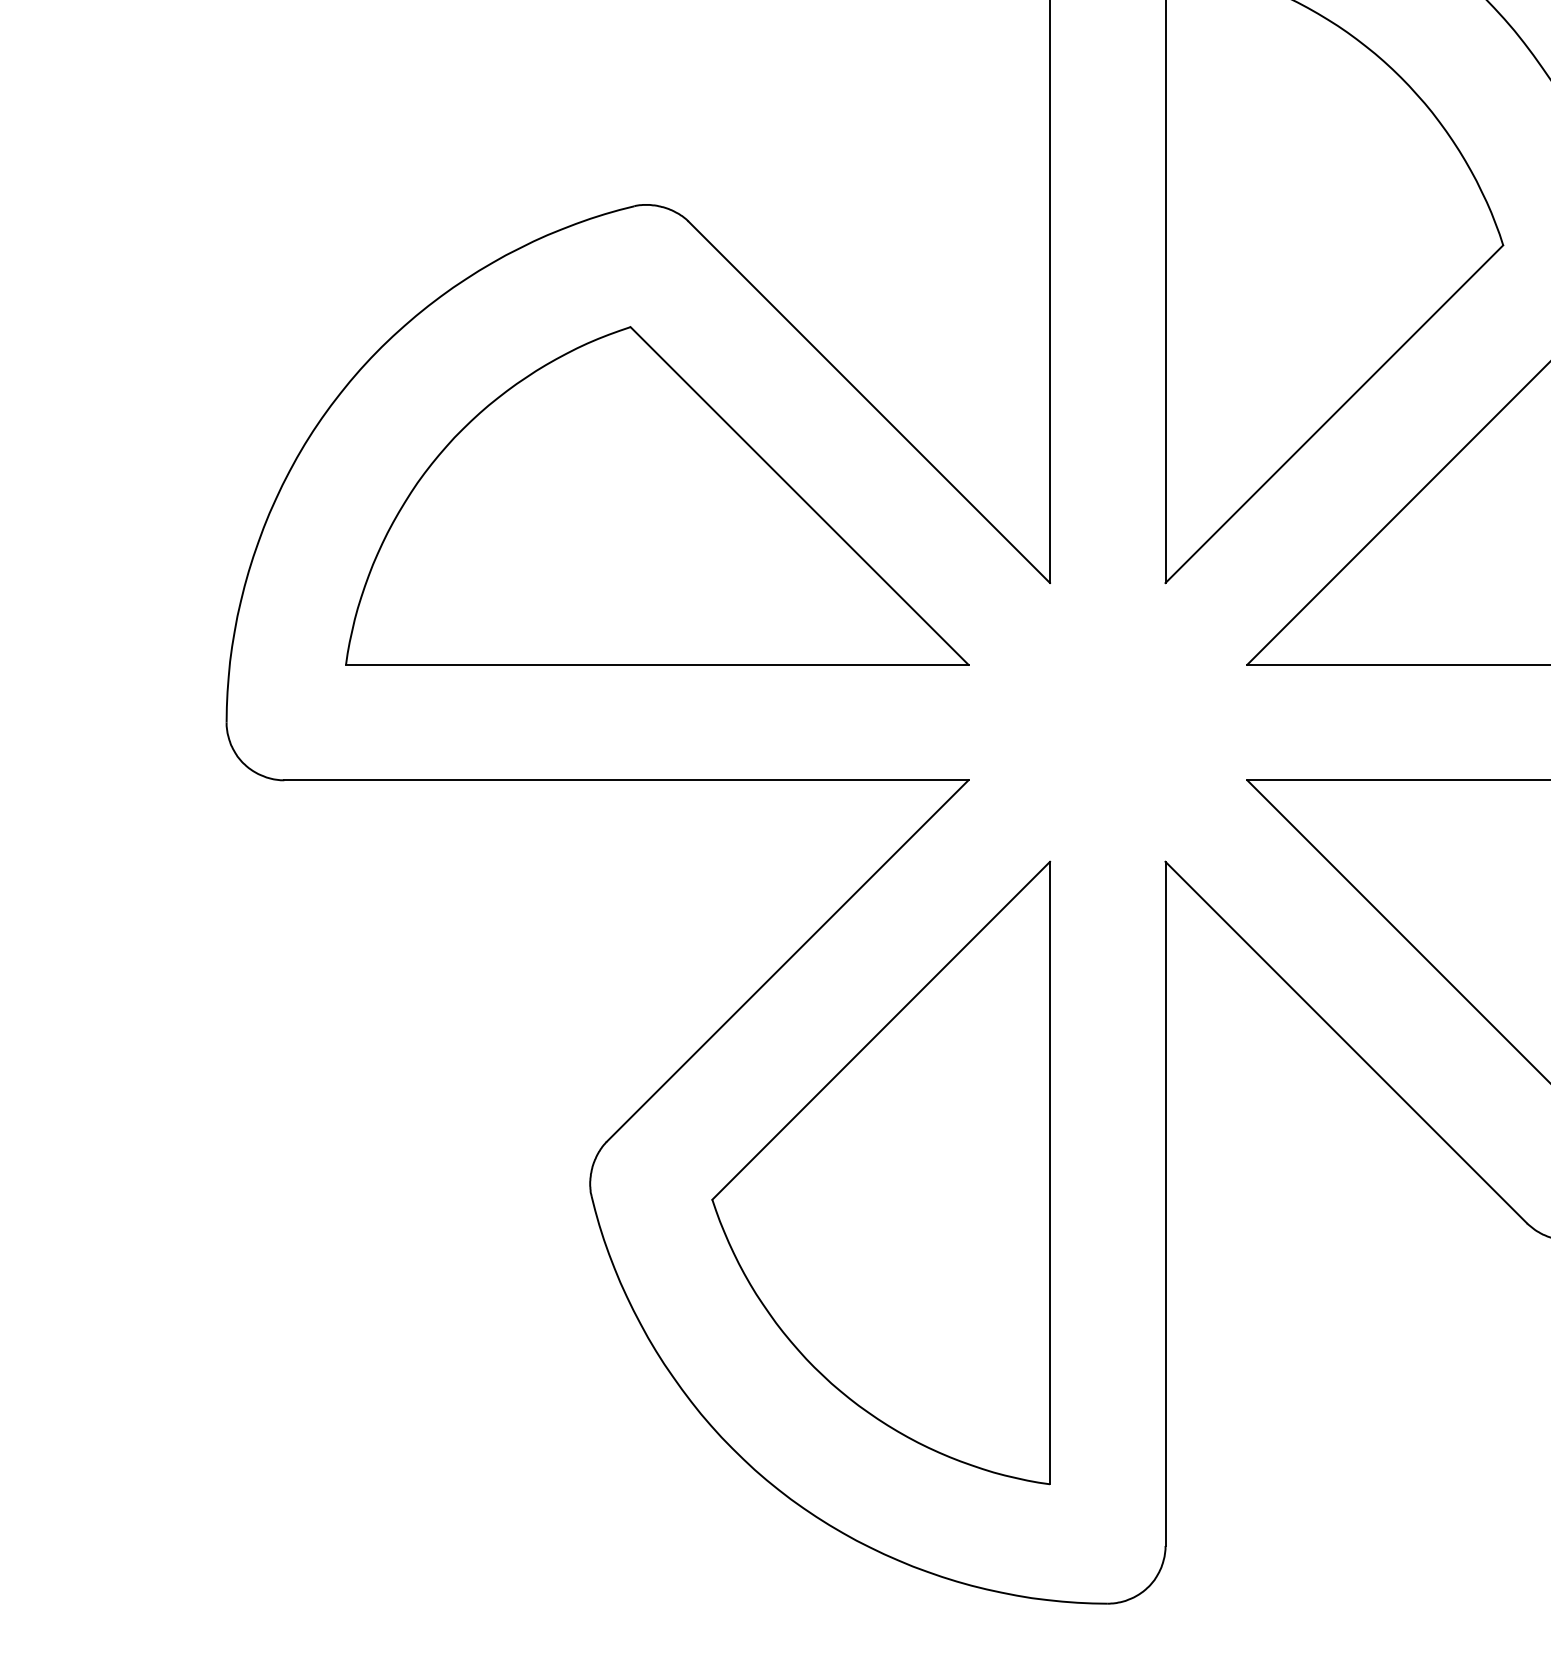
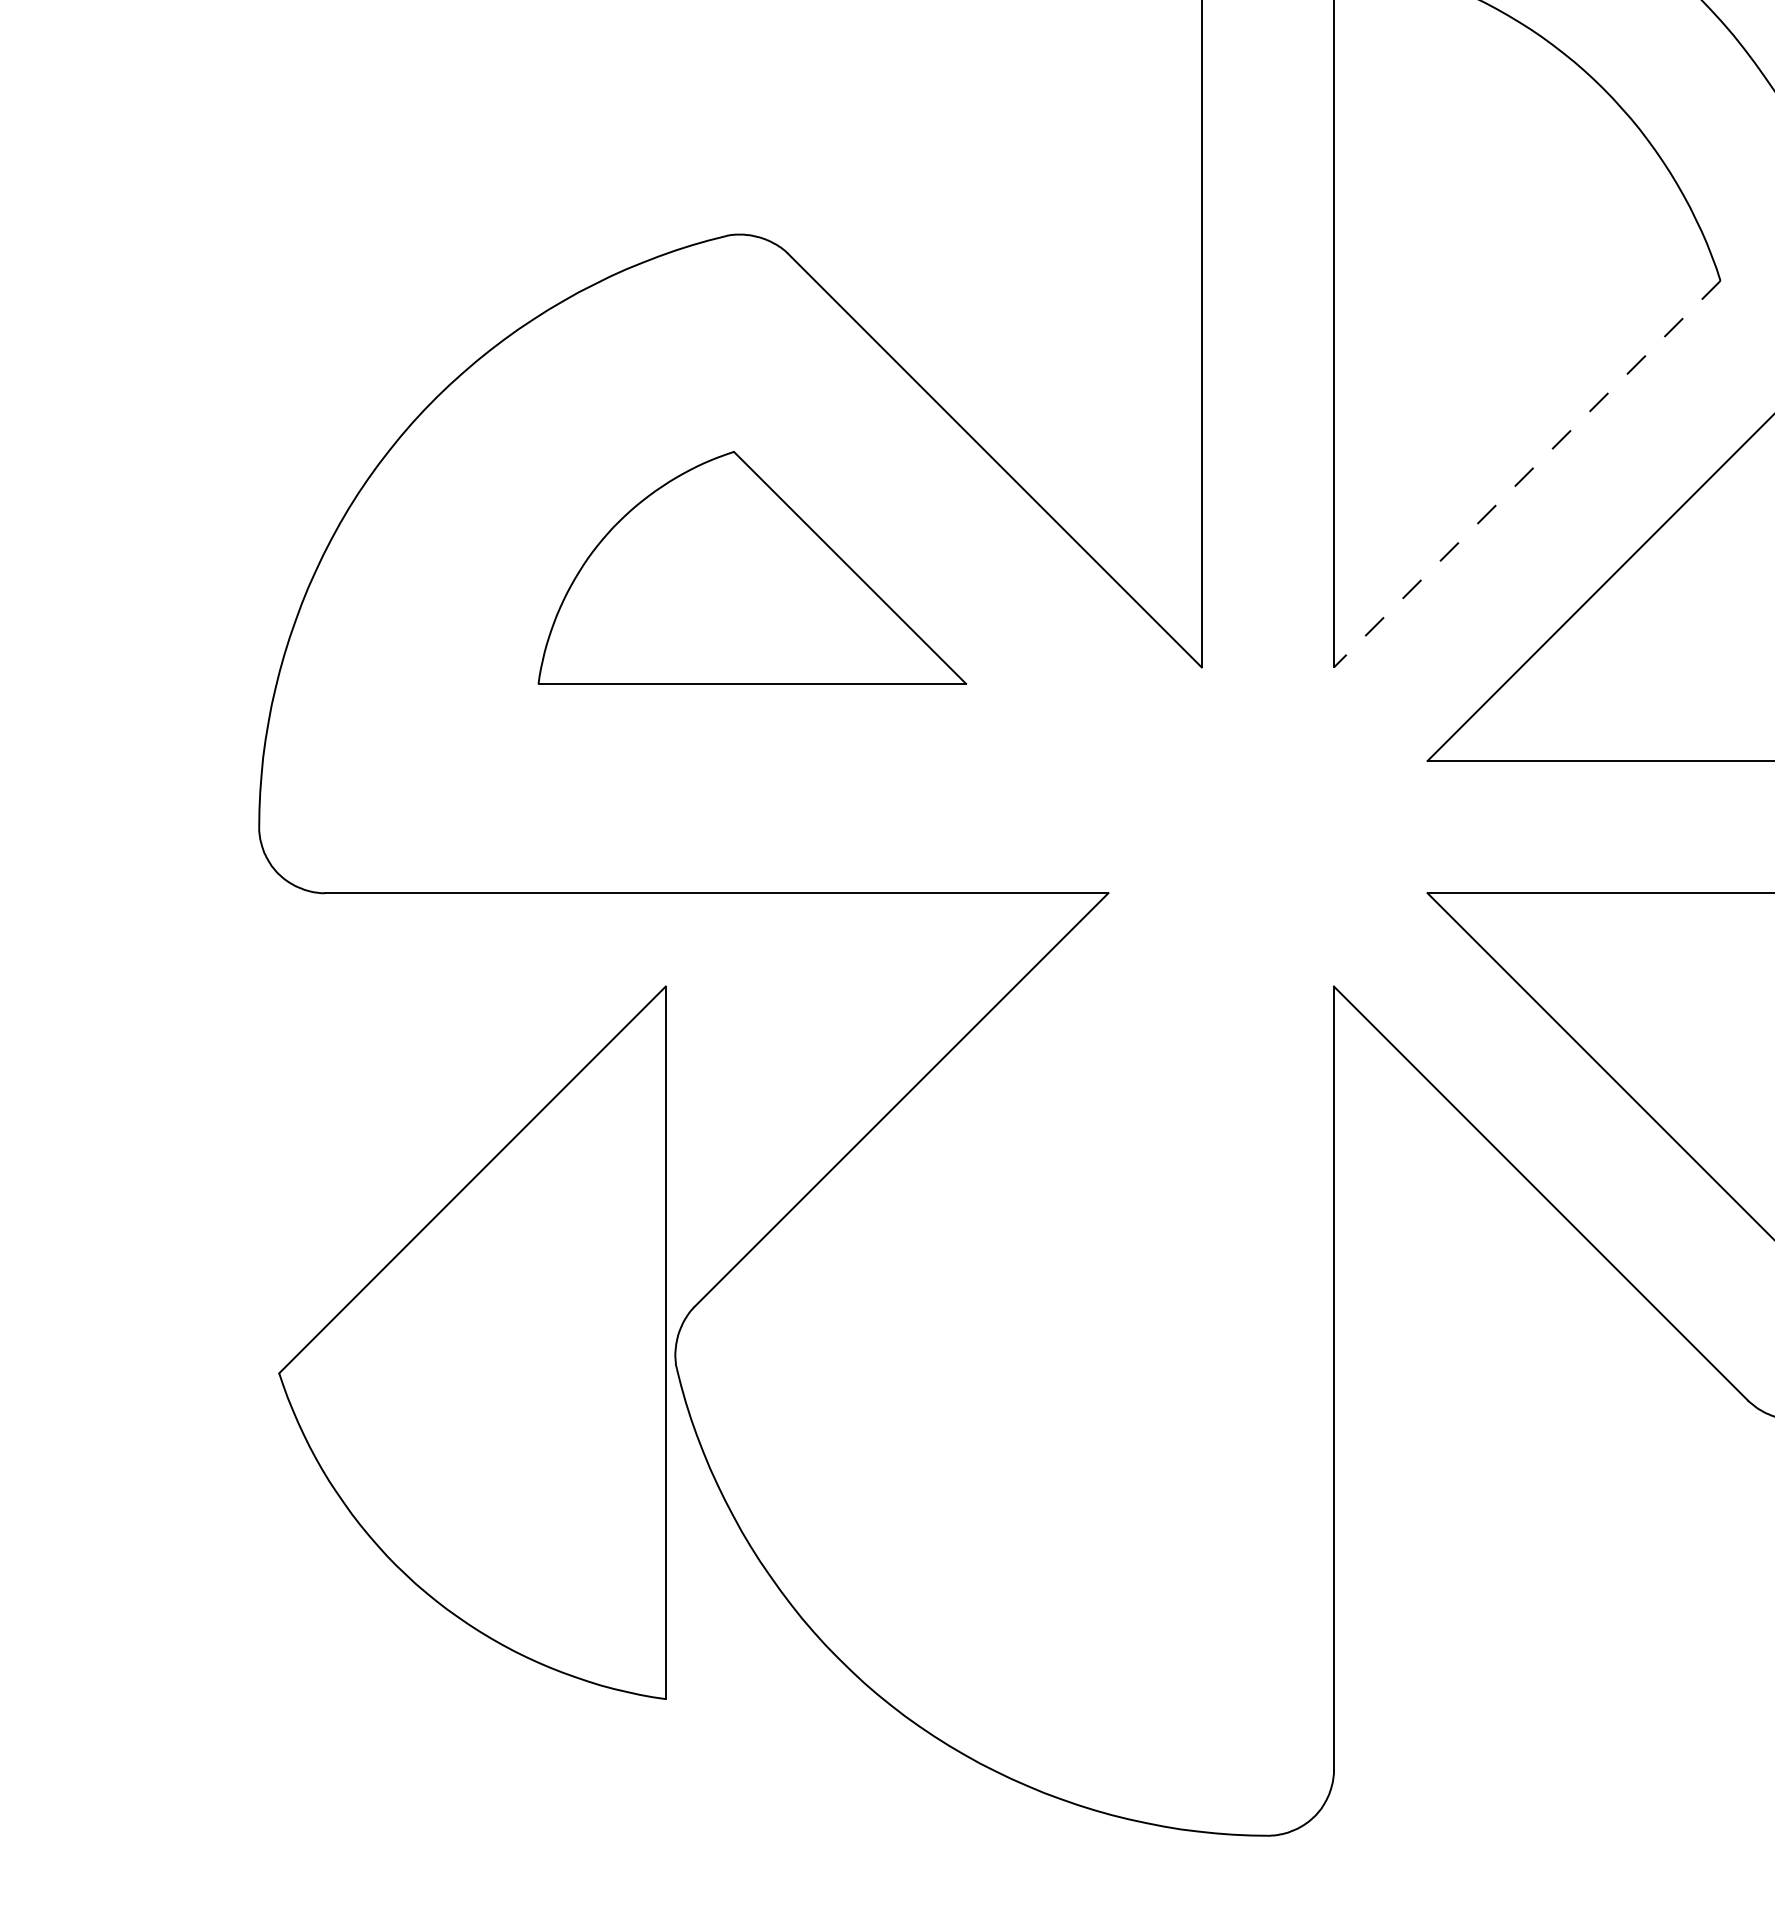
line: (1333, 414) -> (1526, 474), solid -> dashed
part: (657, 495) -> (752, 567), size x0.6
part: (881, 1172) -> (472, 1342), moved

